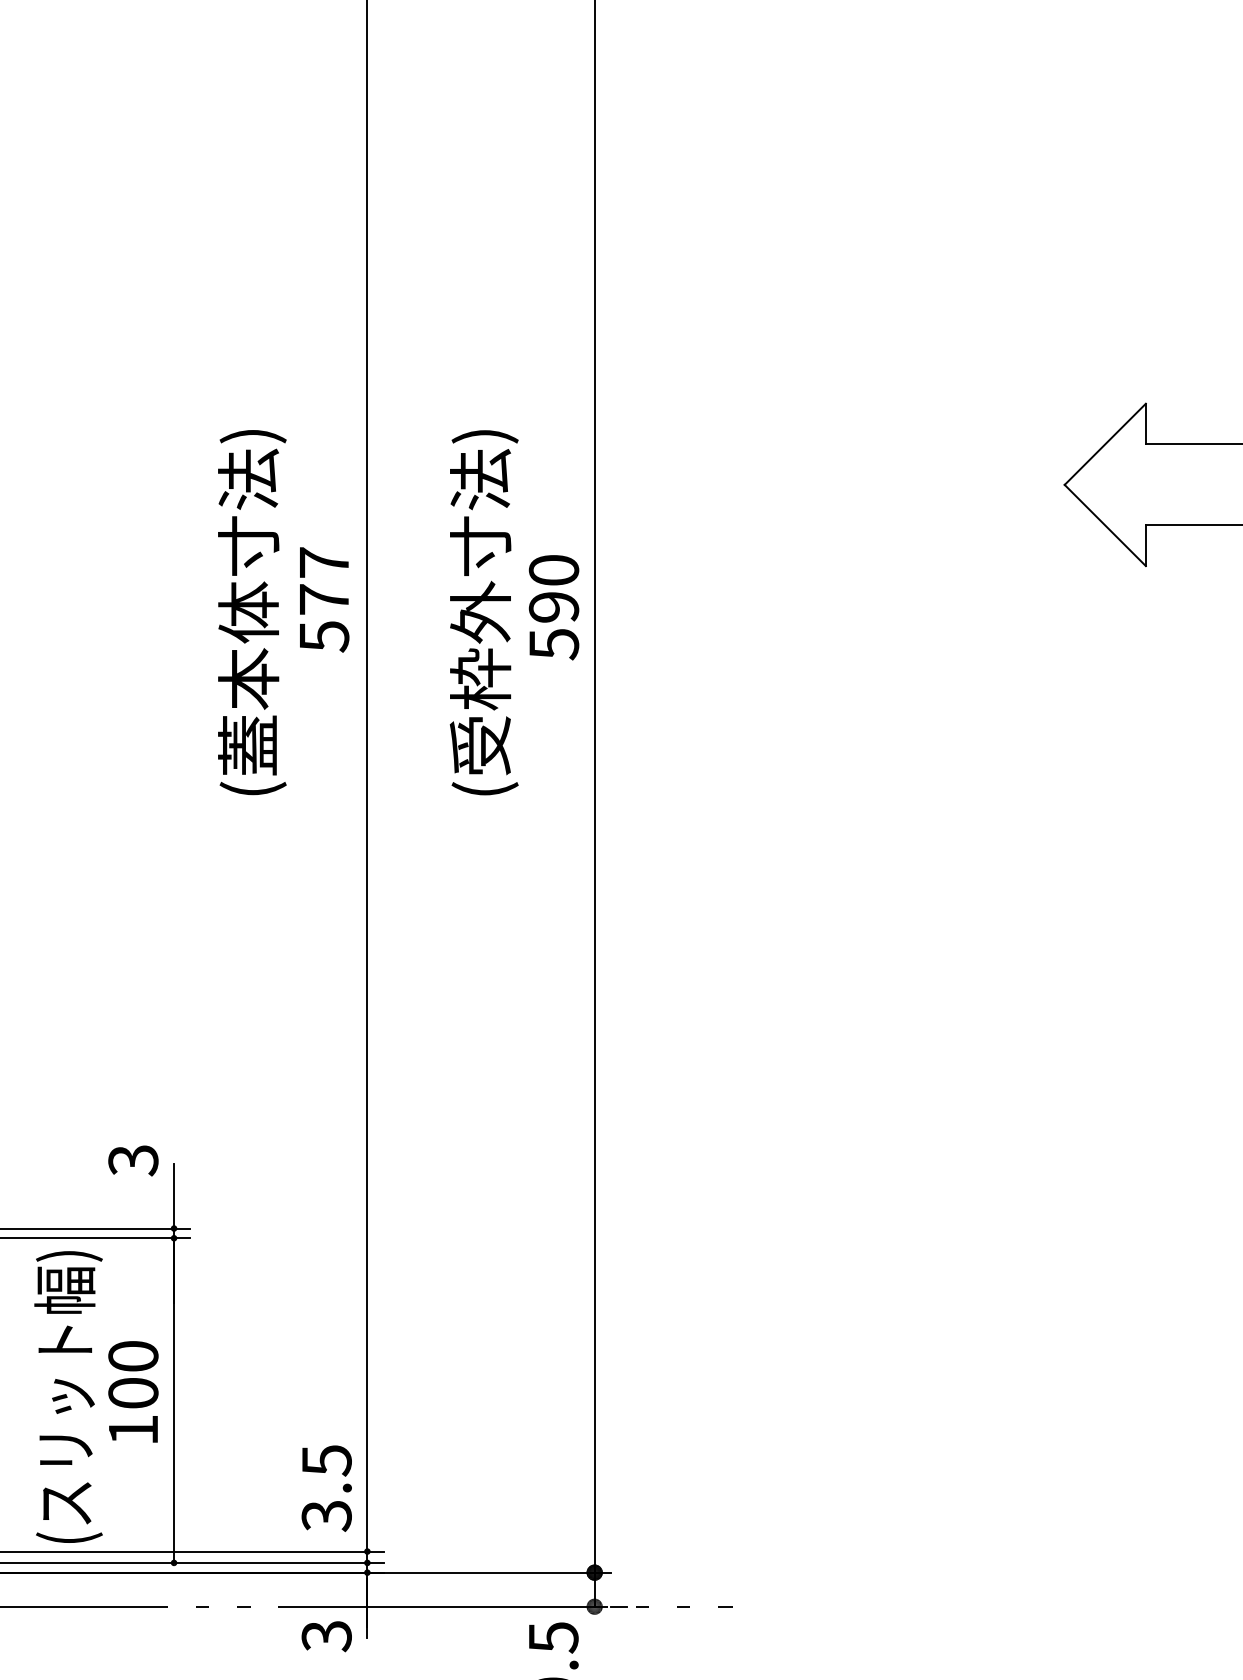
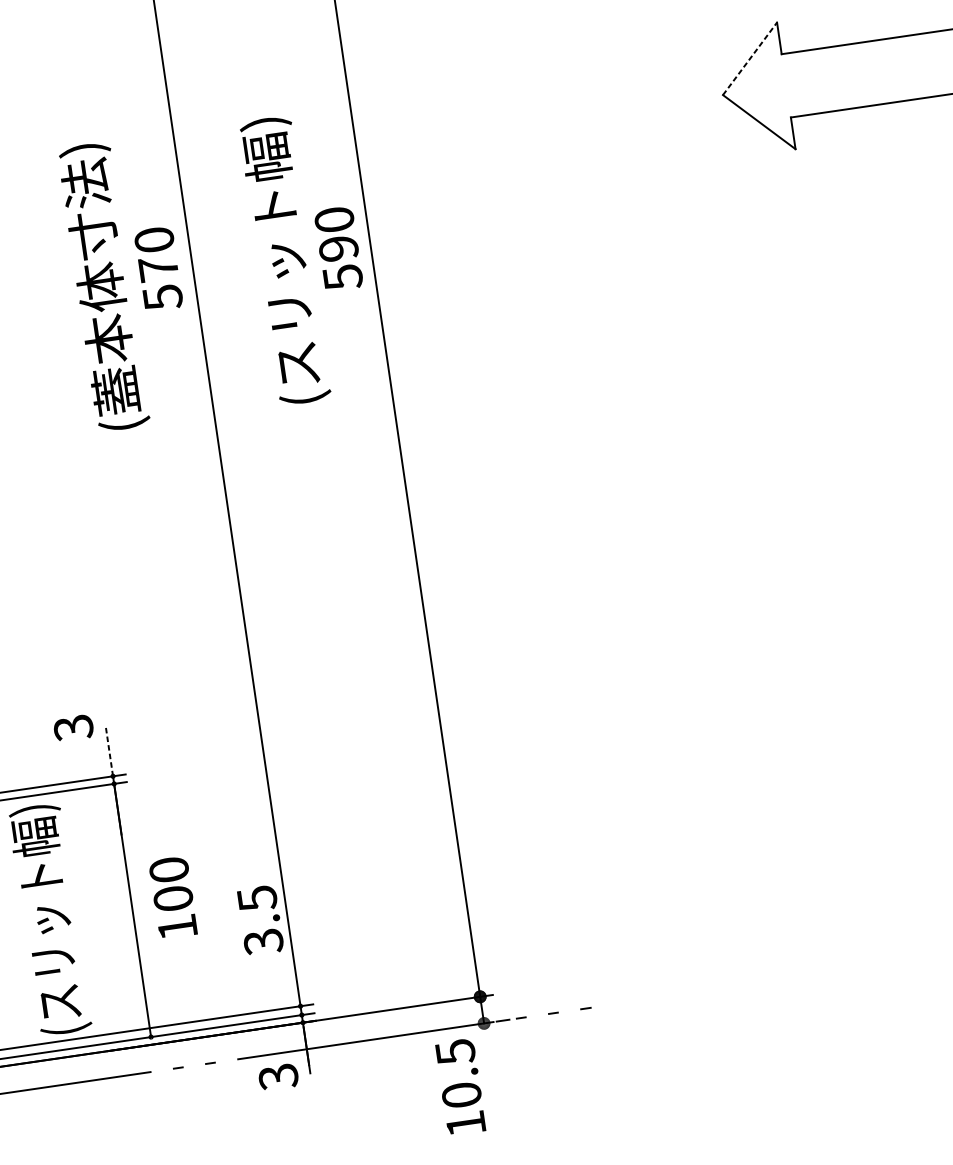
line: (1105, 443) -> (750, 58), solid -> dashed
text: (324, 562) -> (154, 239), 577 -> 570
text: (480, 612) -> (281, 261), (受枠外寸法) -> (スリット幅)
line: (174, 1195) -> (109, 750), solid -> dashed
text: (133, 1391) -> (173, 897), moved
text: (326, 1488) -> (260, 920), moved

